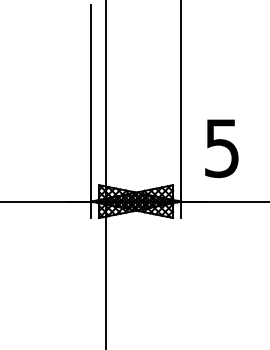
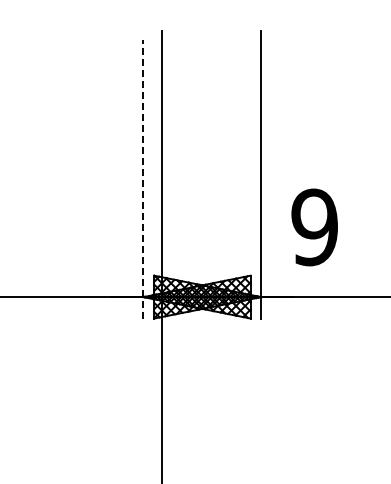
line: (91, 110) -> (143, 178), solid -> dashed
text: (221, 148) -> (314, 227), 5 -> 9

